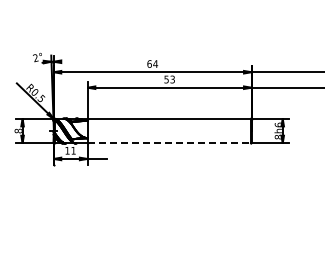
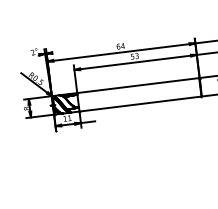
line: (169, 143) -> (140, 104), dashed -> solid

